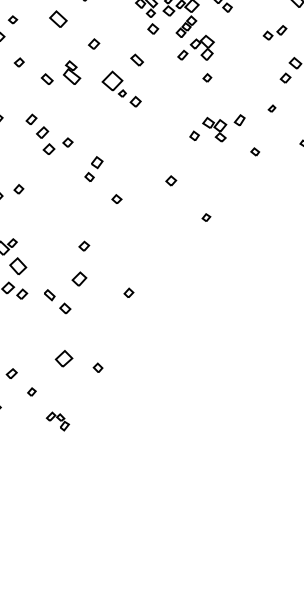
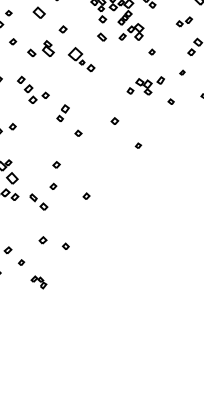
part: (137, 58) -> (102, 36), moved
part: (206, 76) -> (151, 51), moved
part: (79, 276) -> (53, 185), size x0.62
part: (63, 358) -> (42, 240), size x0.62

